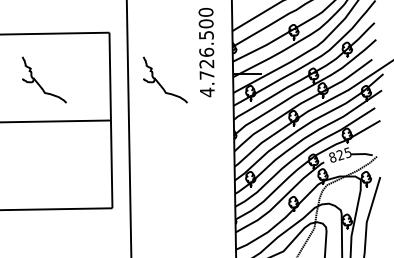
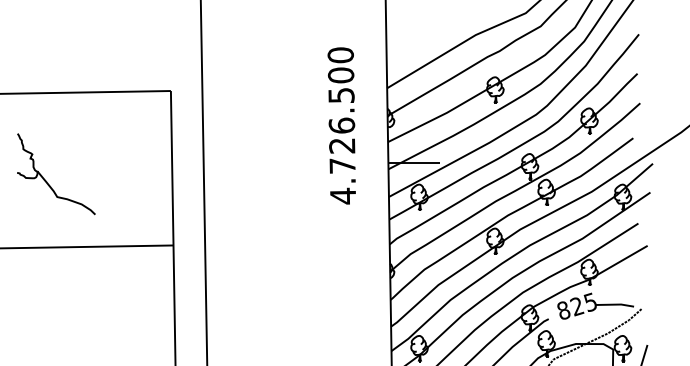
part: (164, 79) -> (267, 173), removed

